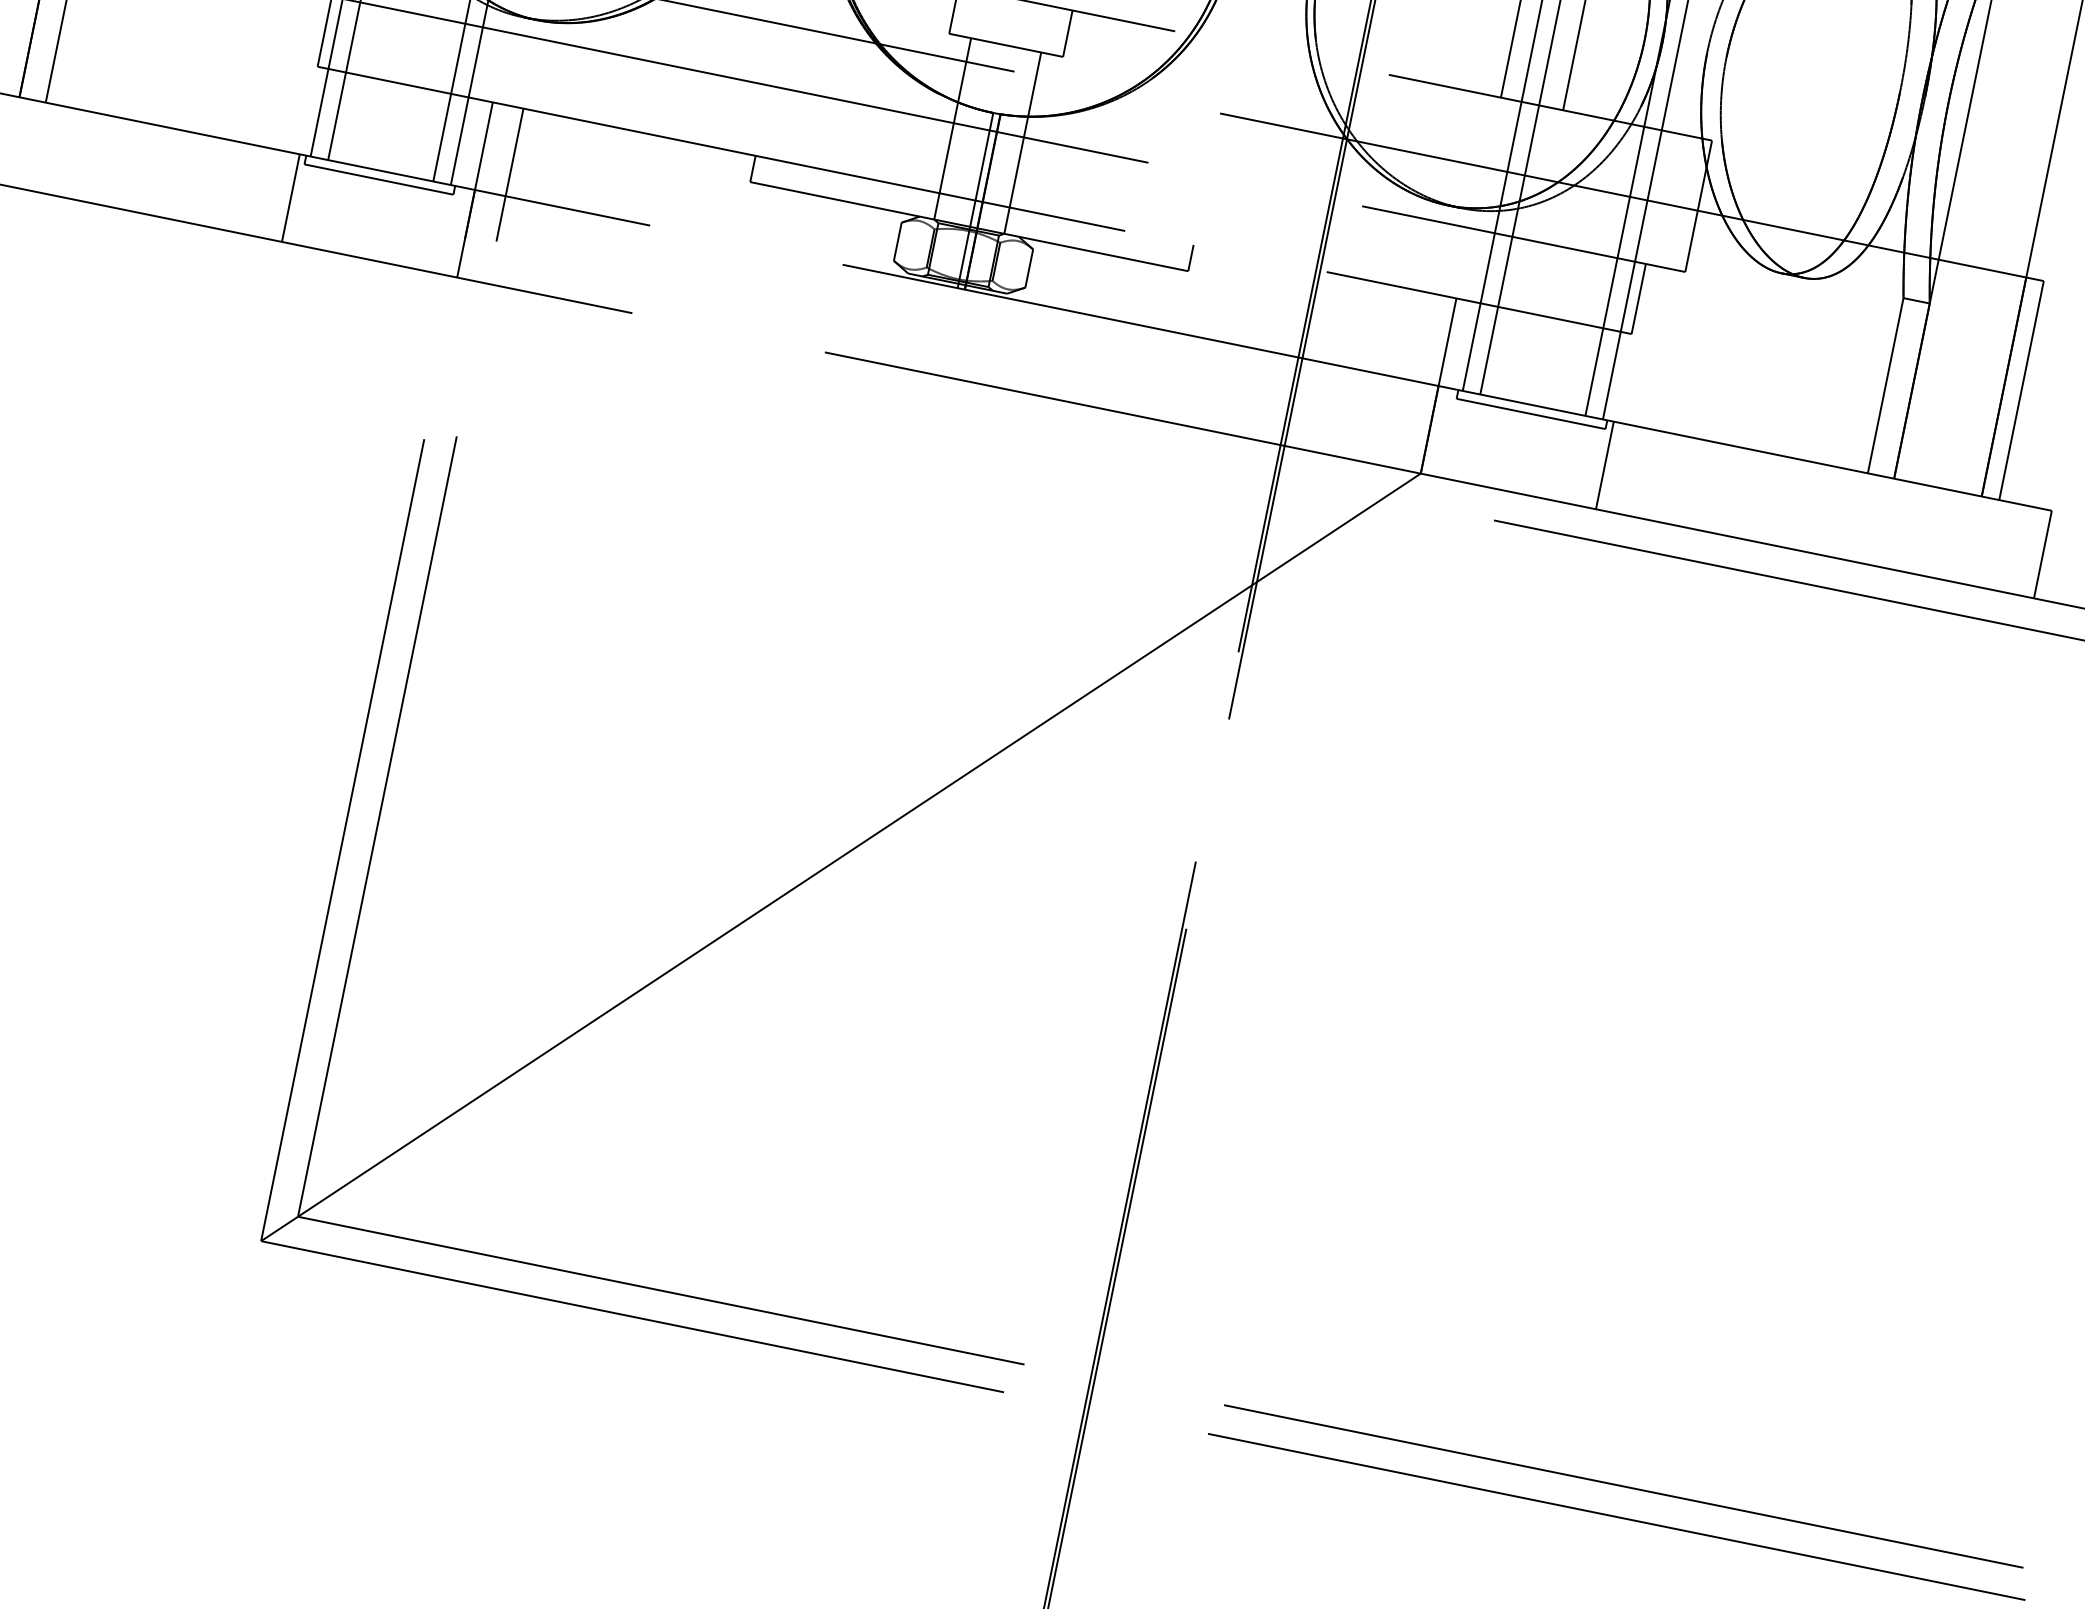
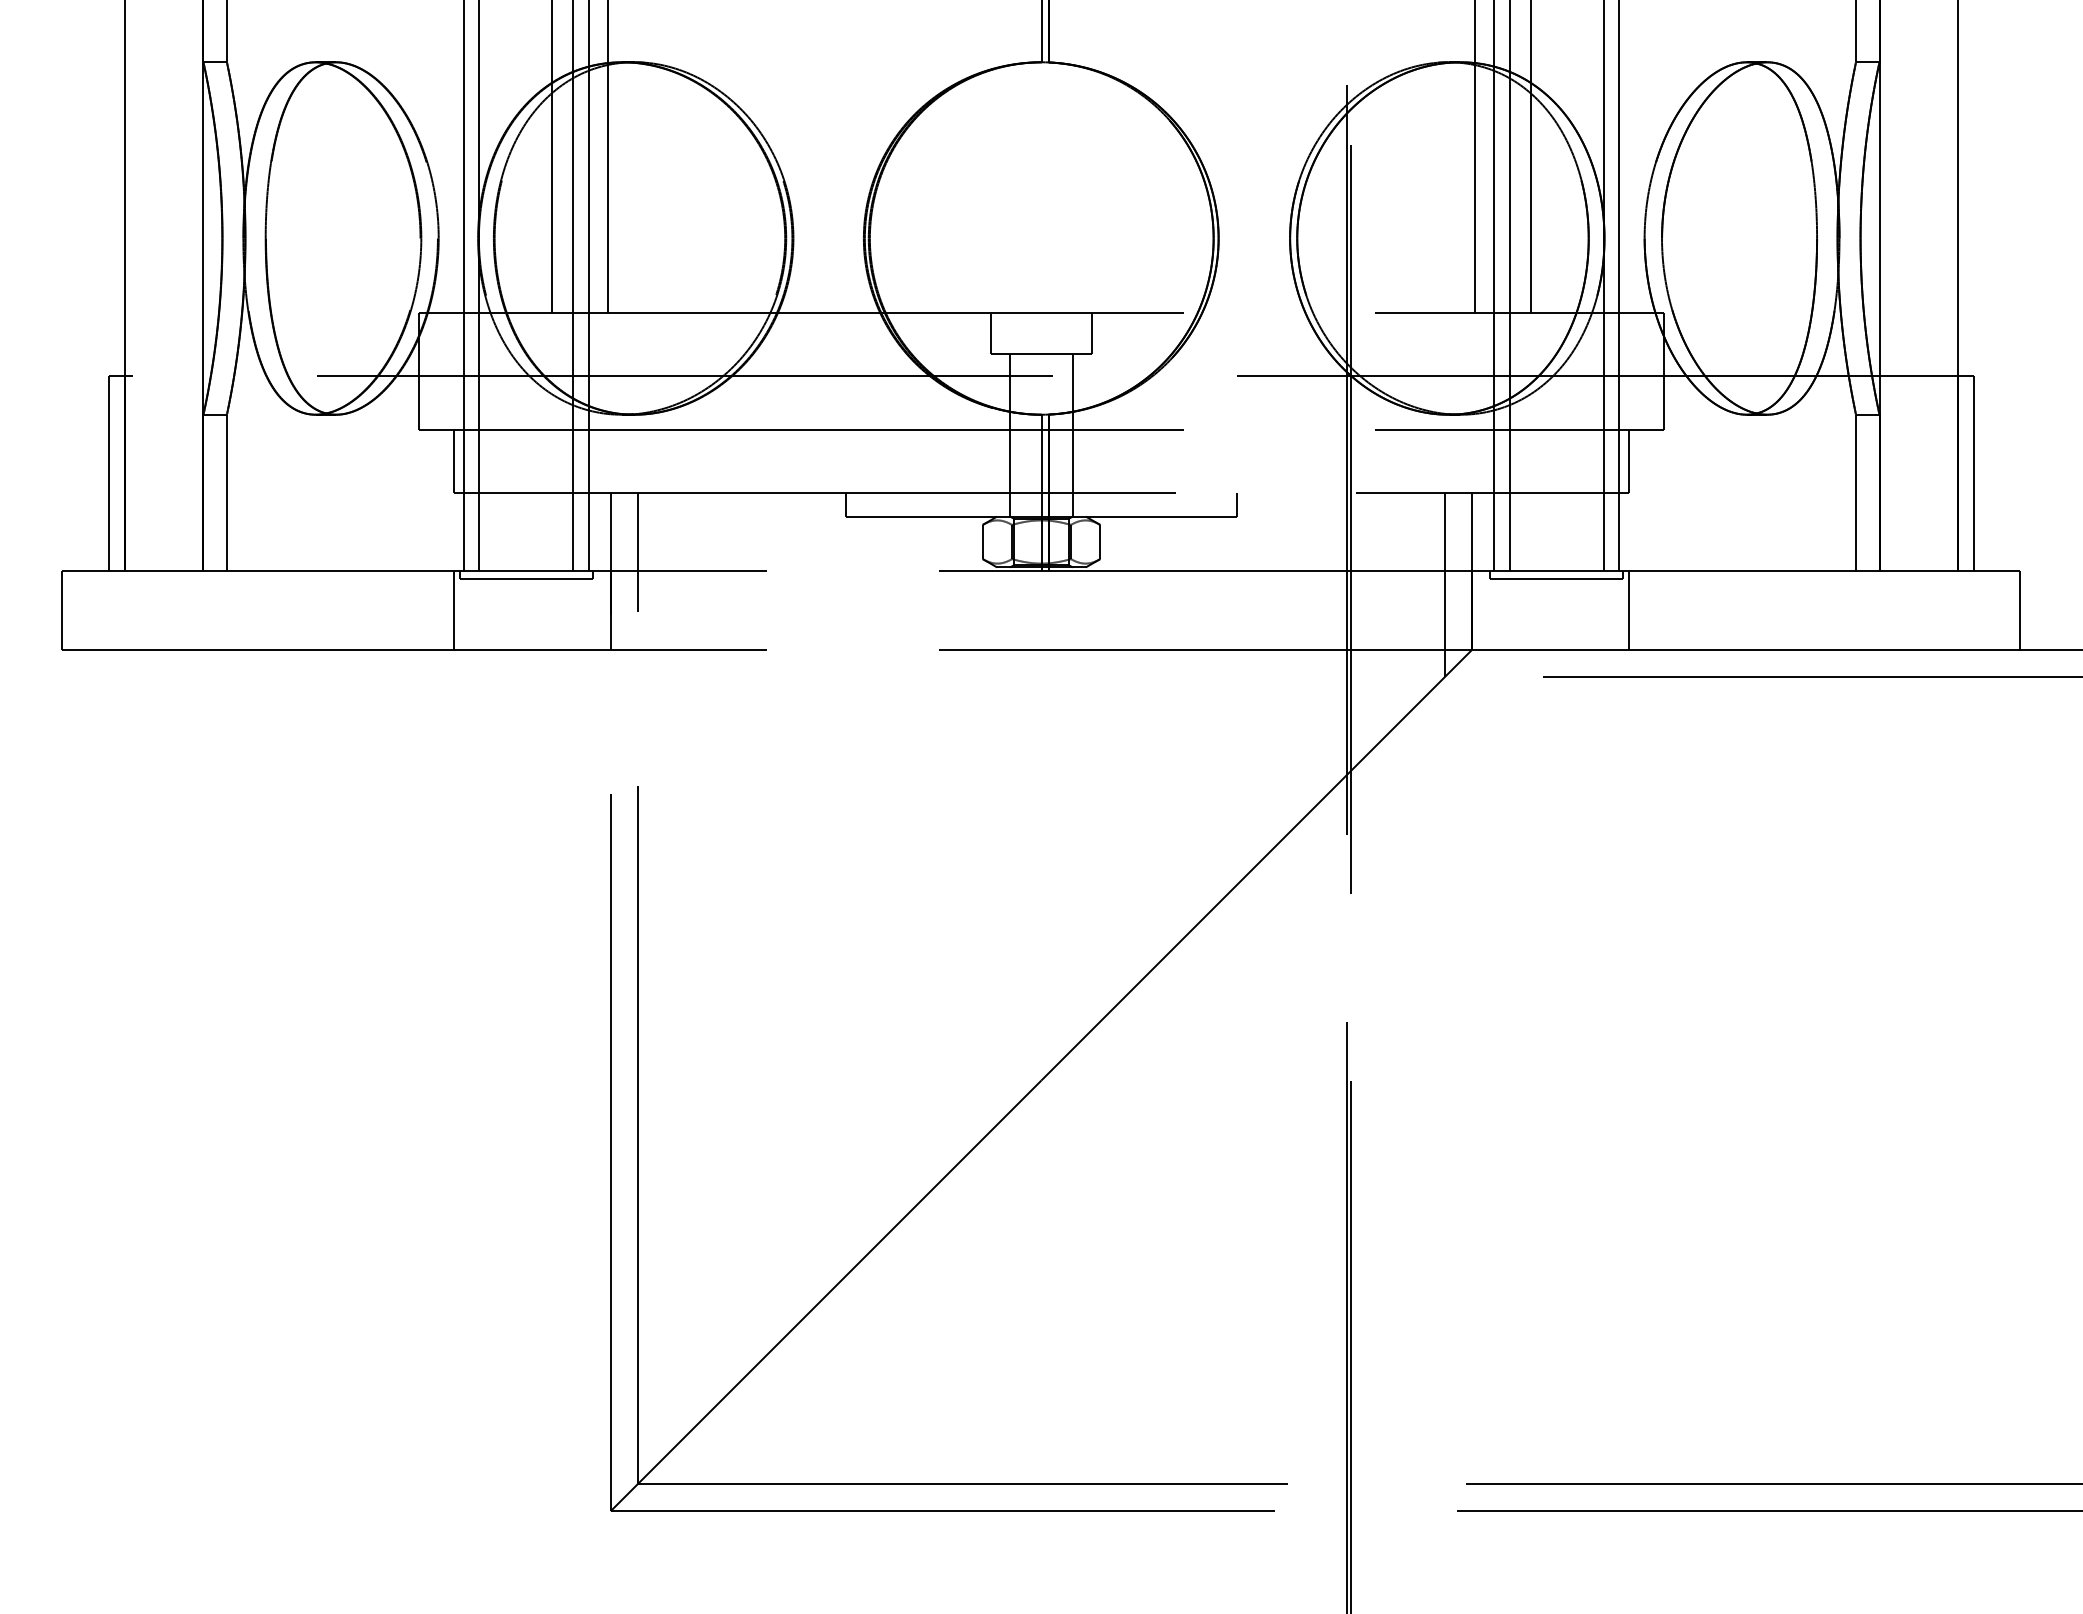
line: (1404, 395) -> (1444, 585), added

